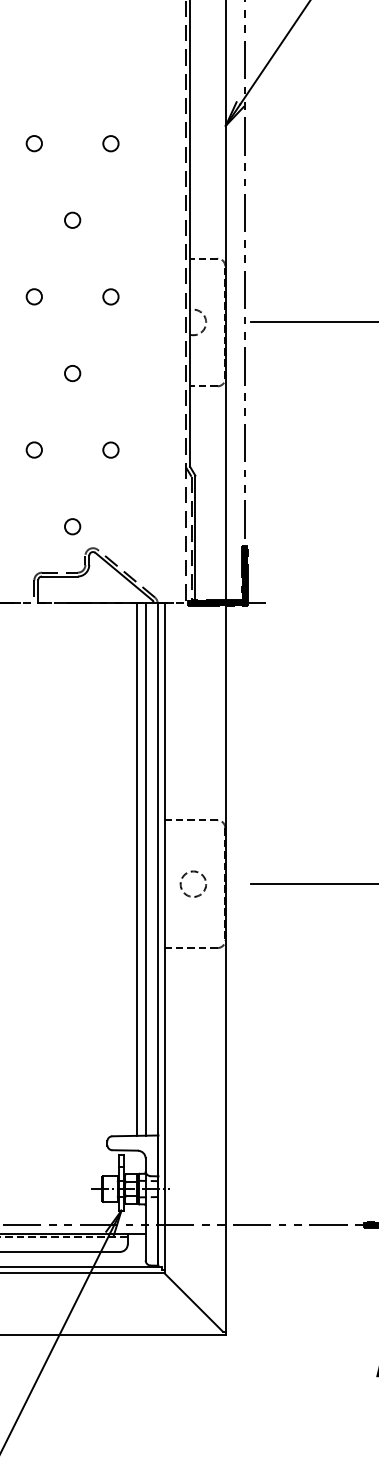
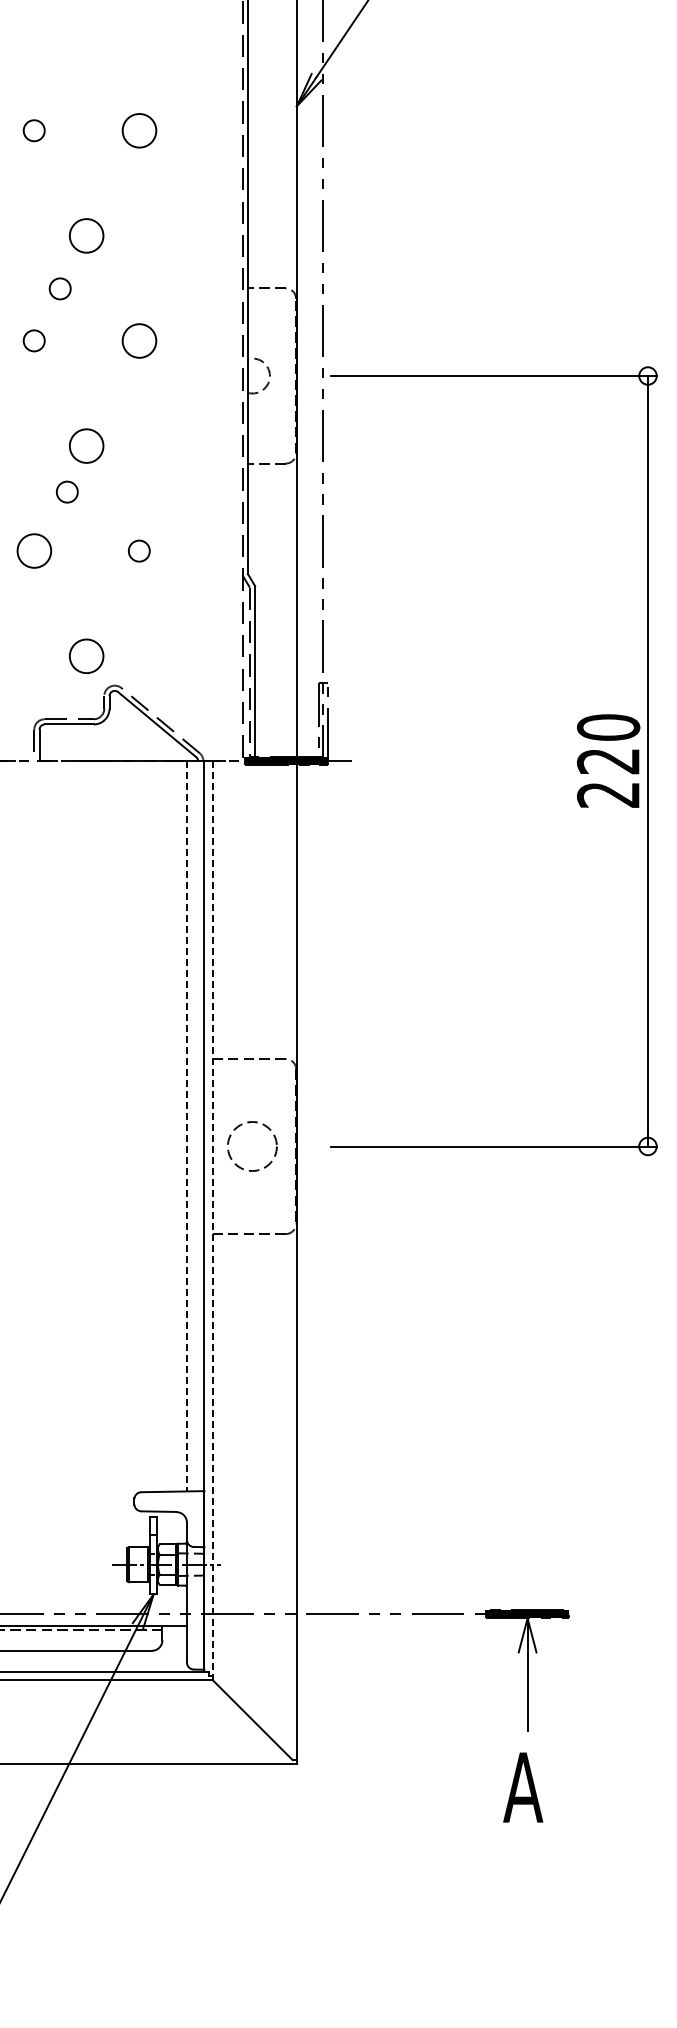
circle: (110, 143) -> (138, 130), size x1.6
circle: (72, 220) -> (86, 235), size x1.6
circle: (52, 258) -> (59, 288), added
circle: (110, 296) -> (138, 340), size x1.6
circle: (72, 373) -> (86, 445), size x1.6
circle: (57, 406) -> (66, 491), added
circle: (33, 449) -> (33, 550), size x1.6
circle: (72, 526) -> (86, 655), size x1.6
fill: (245, 572) -> (323, 719), removed
line: (136, 869) -> (174, 1126), removed
line: (145, 869) -> (186, 1126), solid -> dashed
circle: (193, 884) -> (252, 1146), size x1.4
line: (164, 938) -> (212, 1221), solid -> dashed

